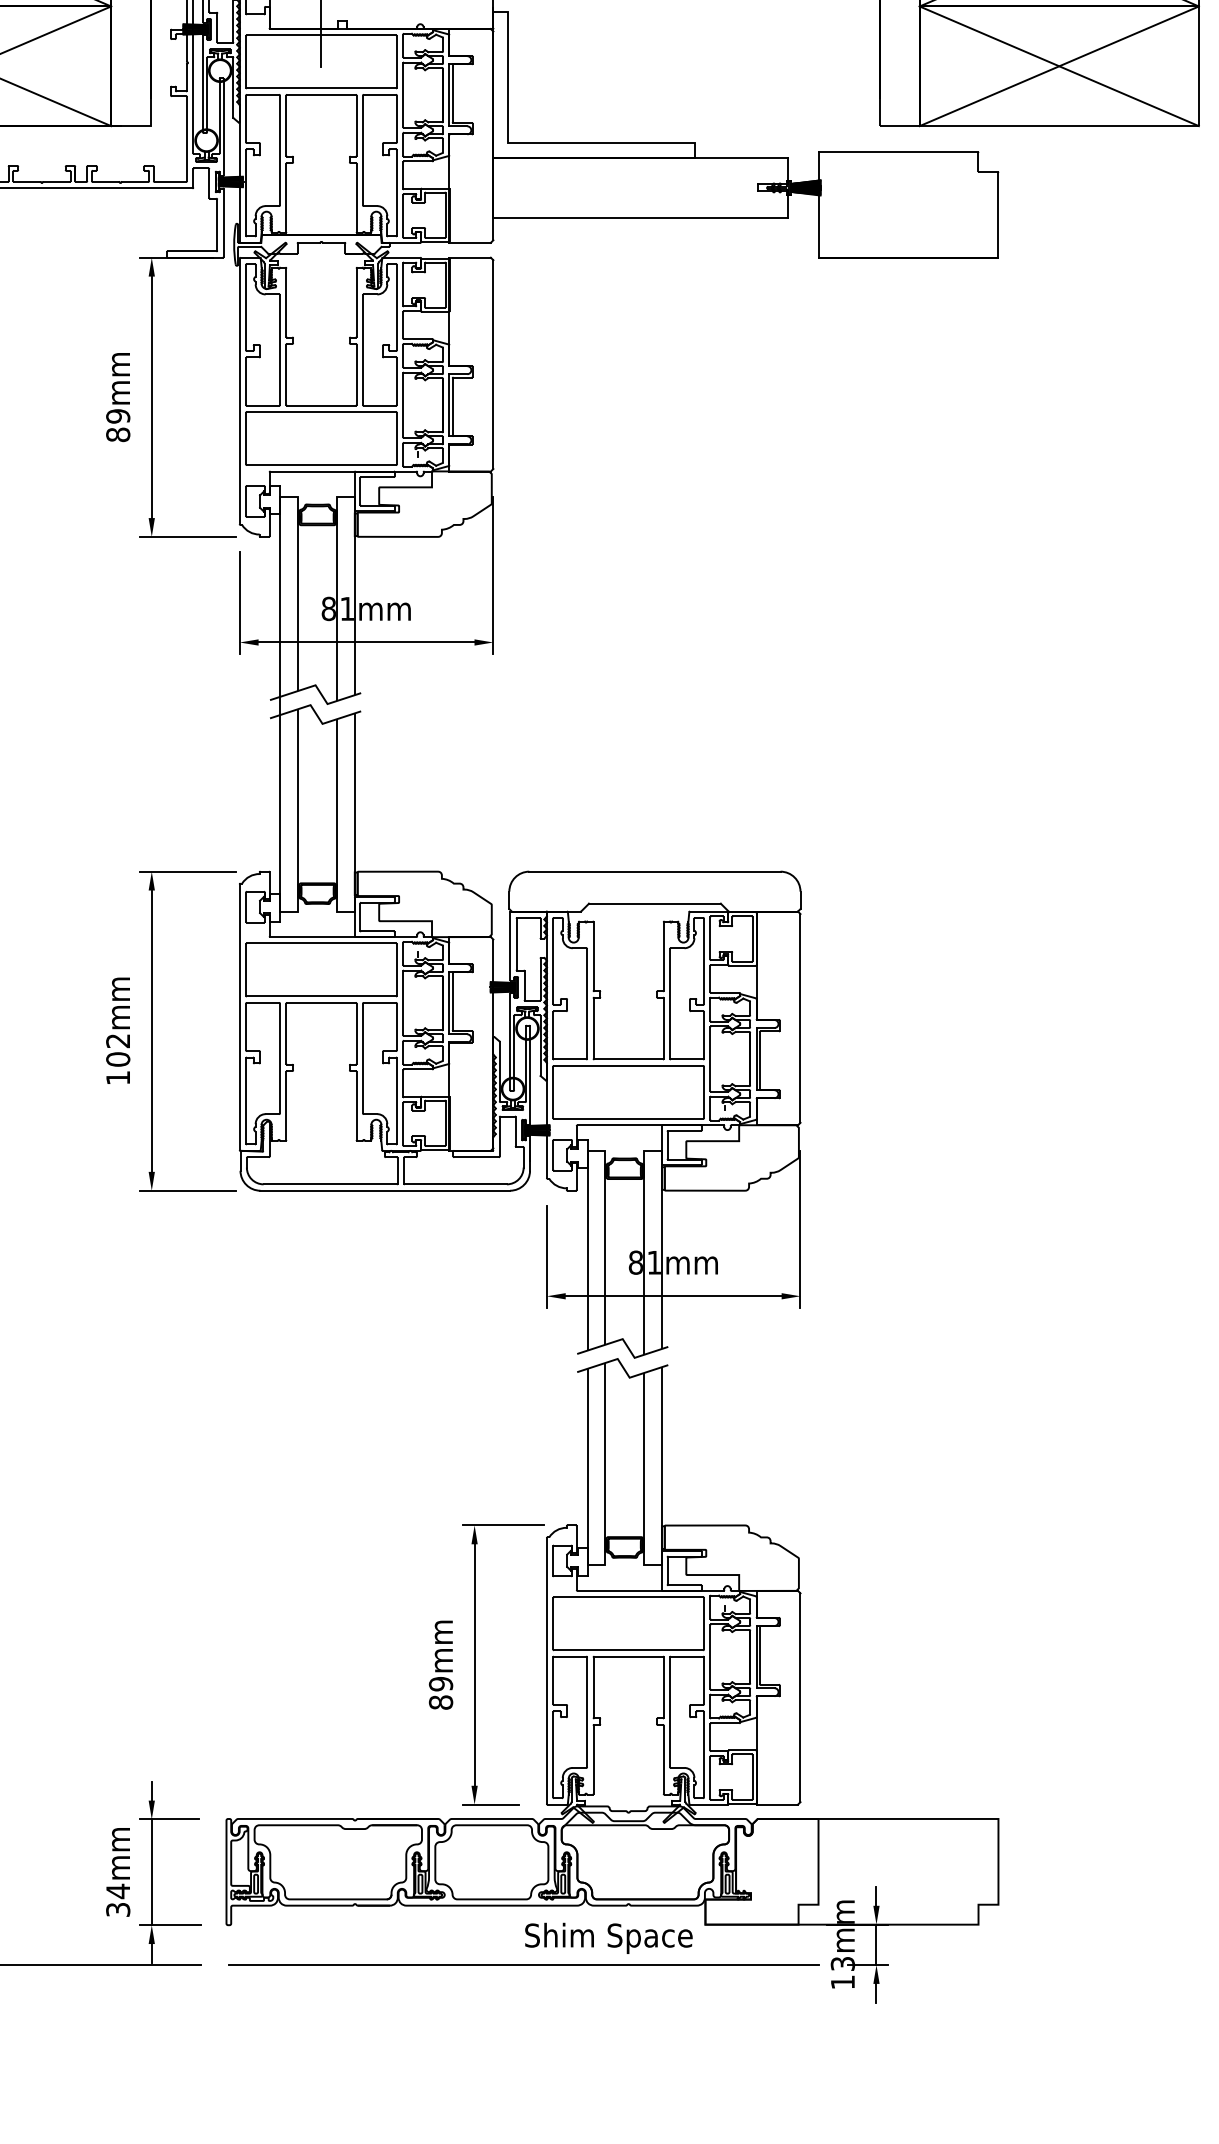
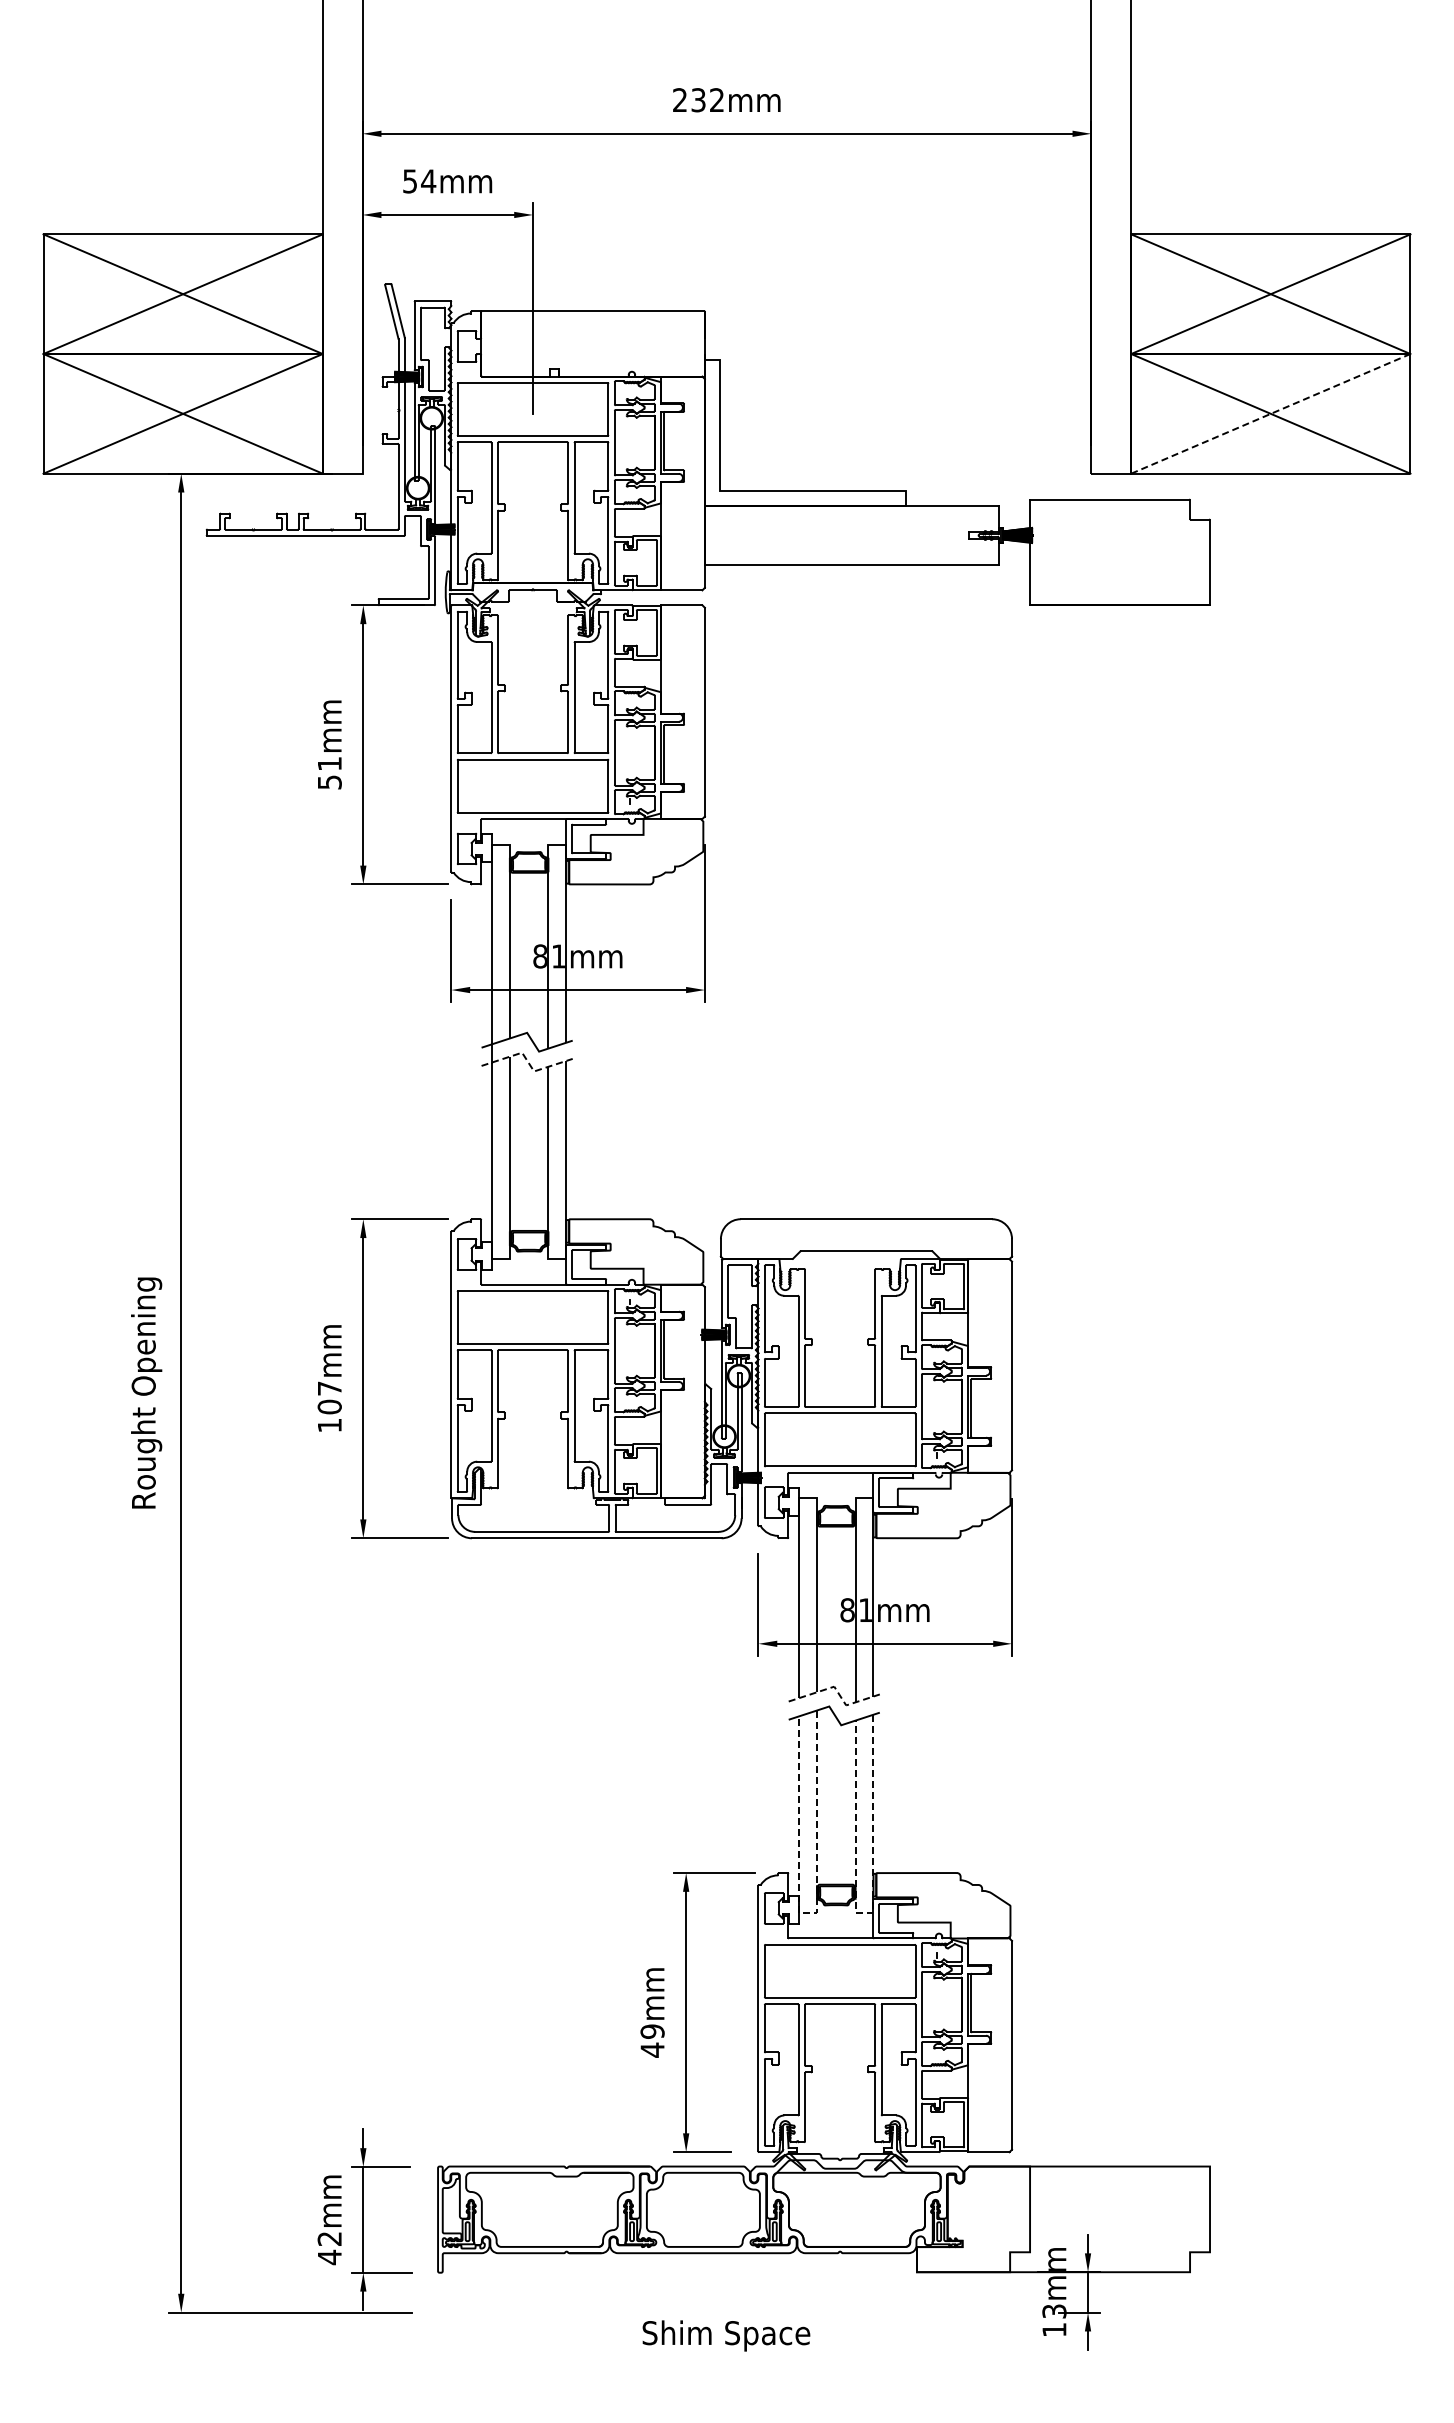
line: (1058, 65) -> (1270, 413), solid -> dashed
text: (117, 424) -> (329, 772), 89mm -> 51mm
line: (315, 713) -> (527, 1061), solid -> dashed
text: (117, 1040) -> (329, 1388), 102mm -> 107mm
line: (625, 1343) -> (837, 1691), solid -> dashed
line: (599, 1564) -> (811, 1912), solid -> dashed
line: (655, 1564) -> (867, 1912), solid -> dashed
text: (440, 1701) -> (652, 2049), 89mm -> 49mm
text: (117, 1900) -> (329, 2248), 34mm -> 42mm
text: (608, 1937) -> (726, 2335), moved
line: (523, 1964) -> (735, 2312), removed

